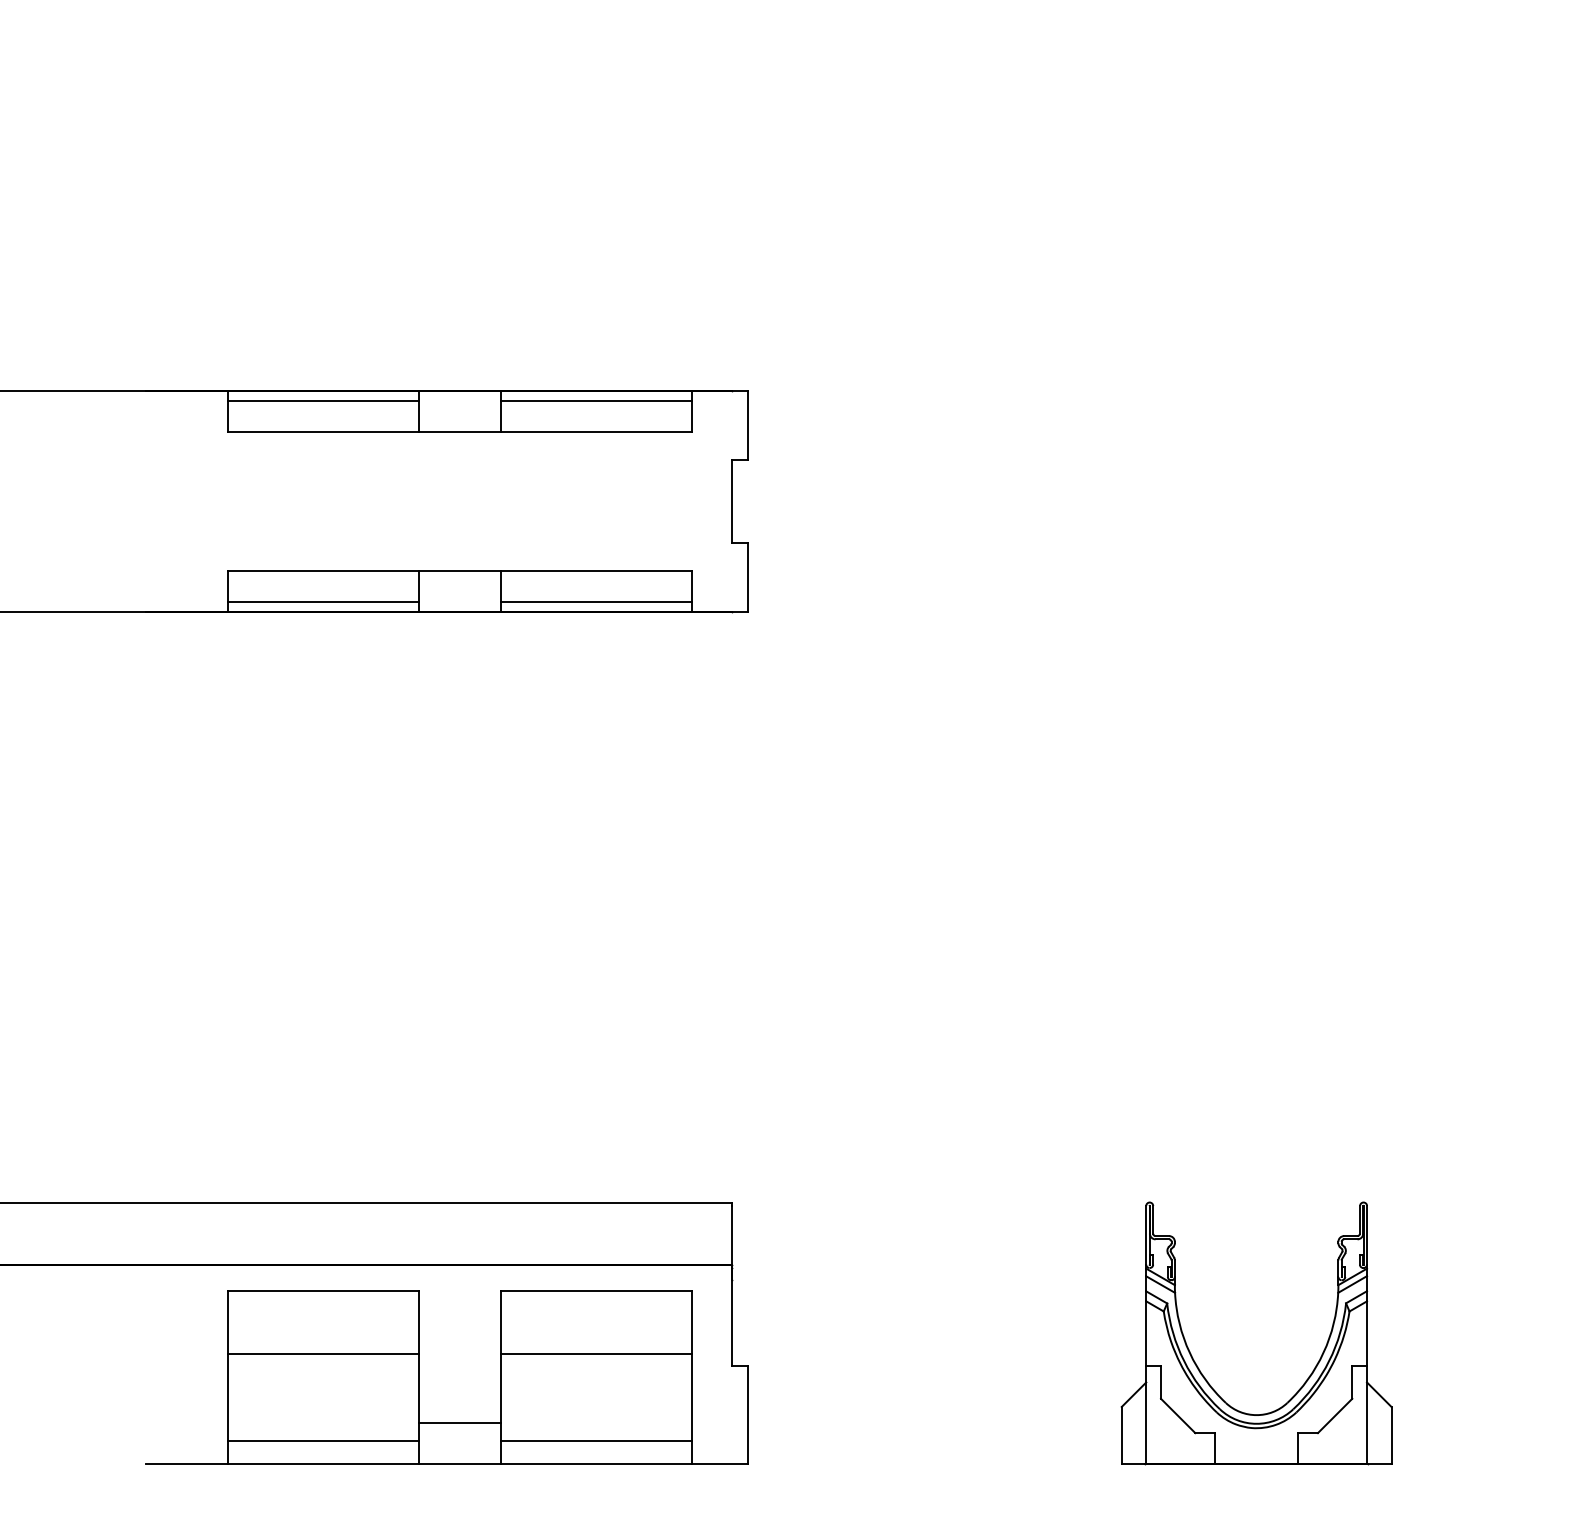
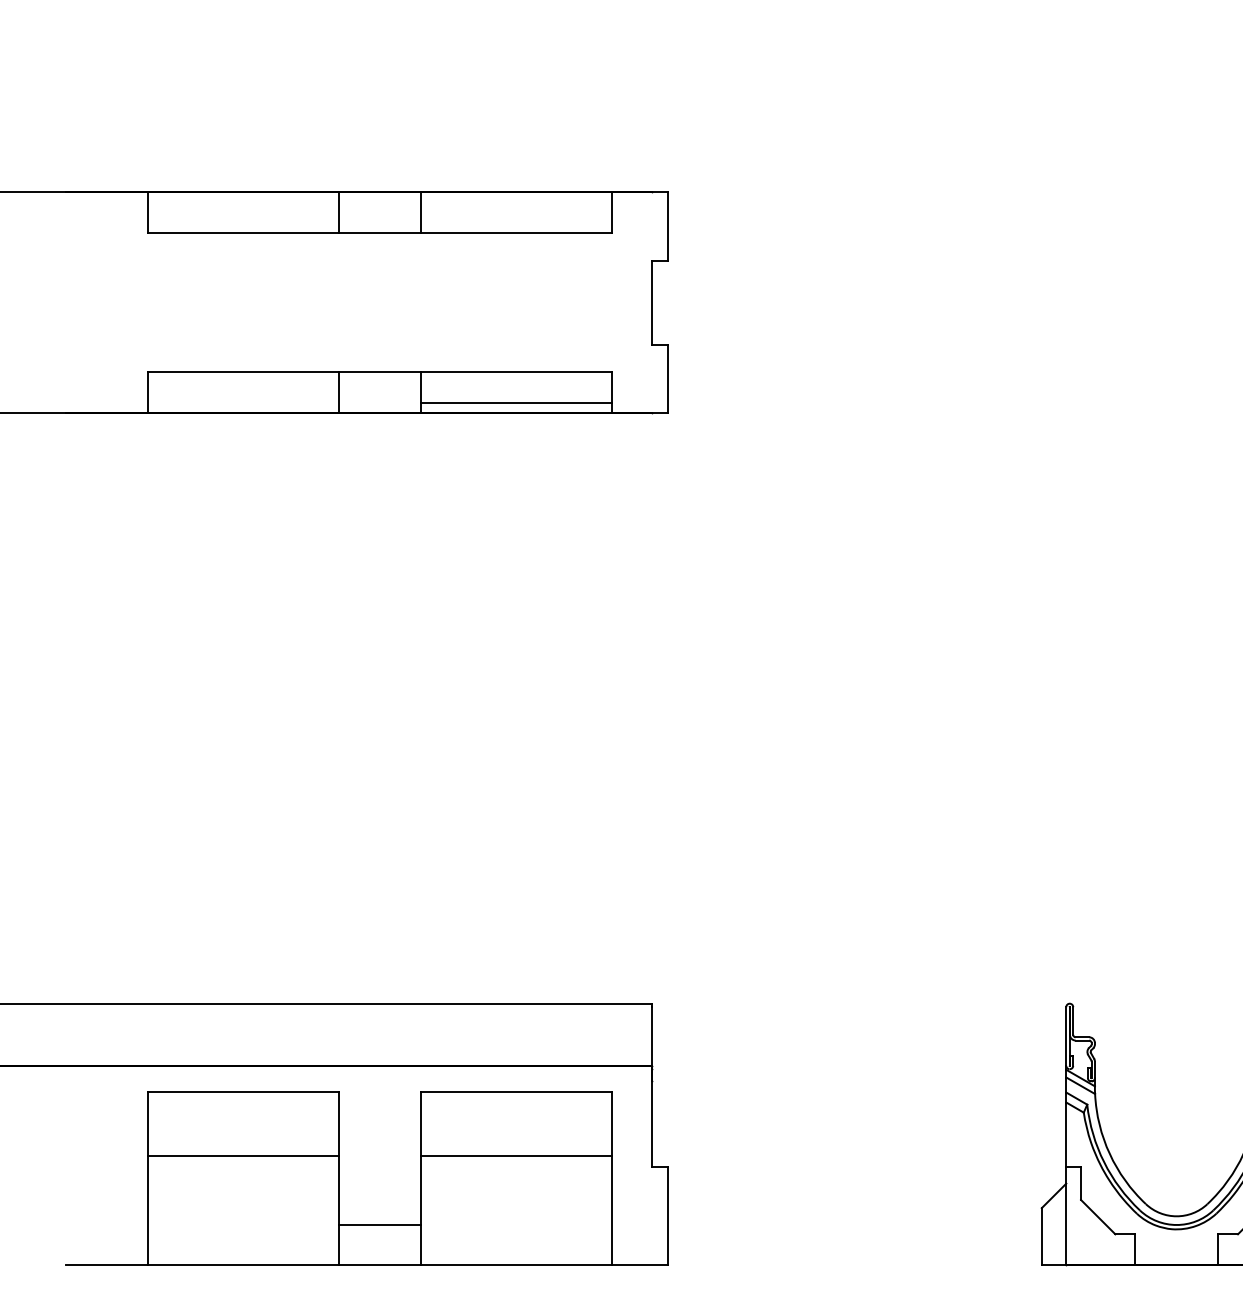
line: (323, 401) -> (243, 202), removed
line: (596, 401) -> (516, 202), removed
line: (323, 602) -> (243, 403), removed
line: (323, 1441) -> (243, 1242), removed
line: (596, 1441) -> (516, 1242), removed

